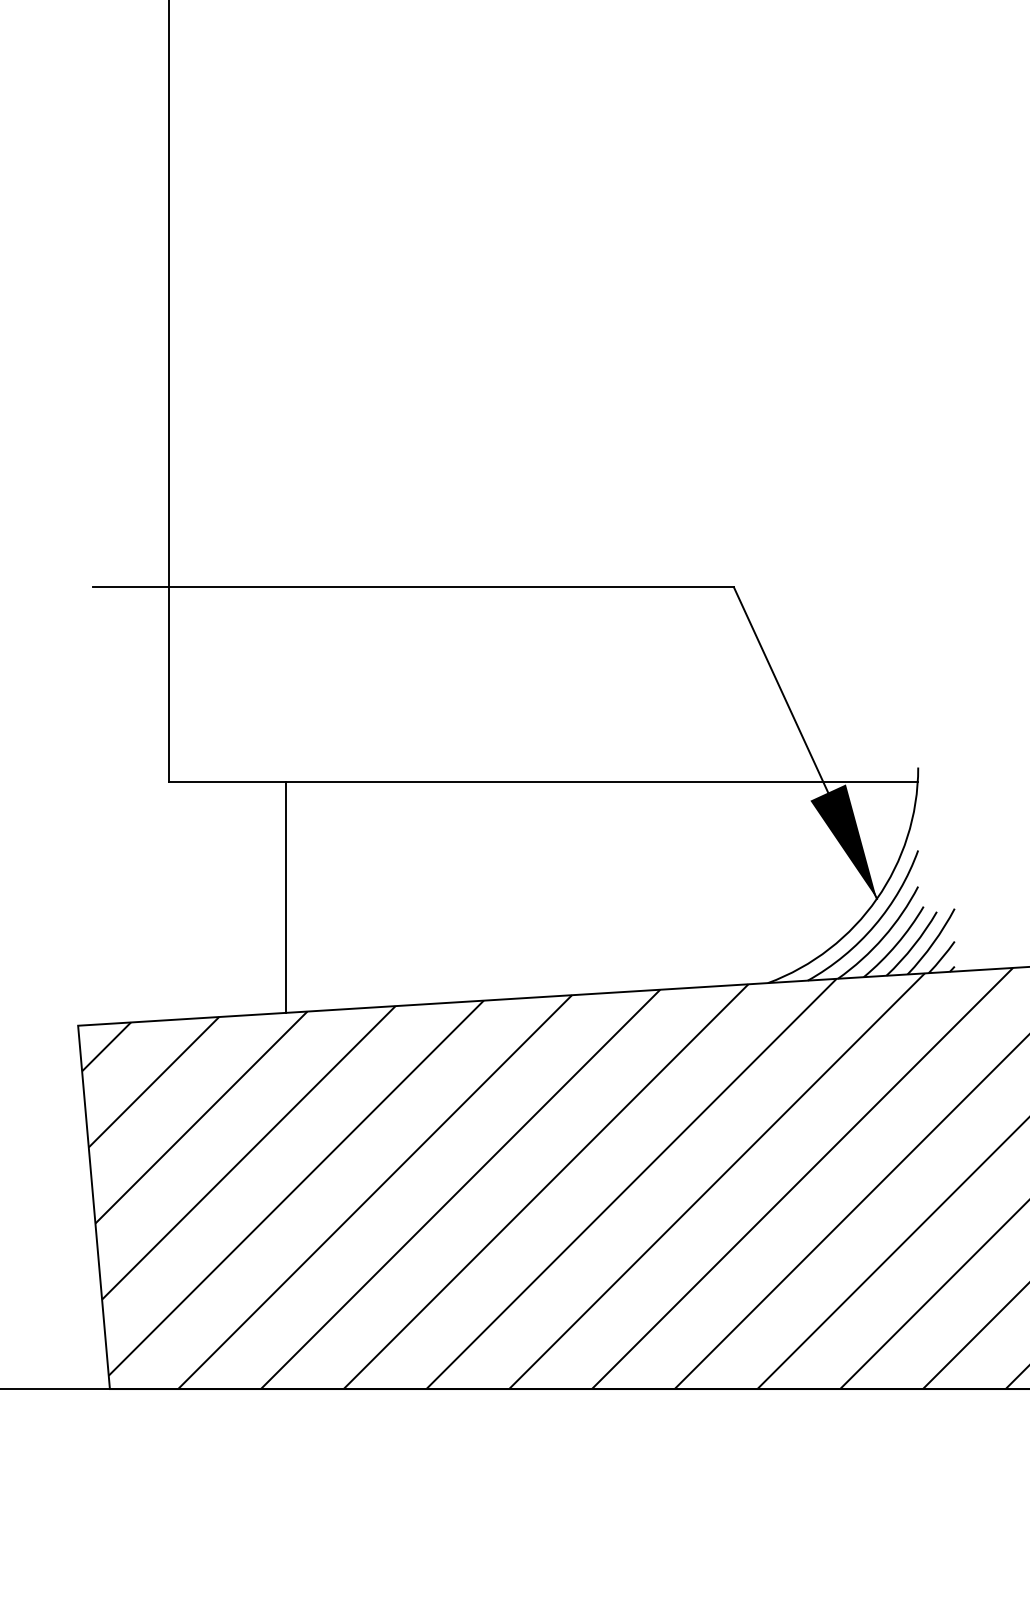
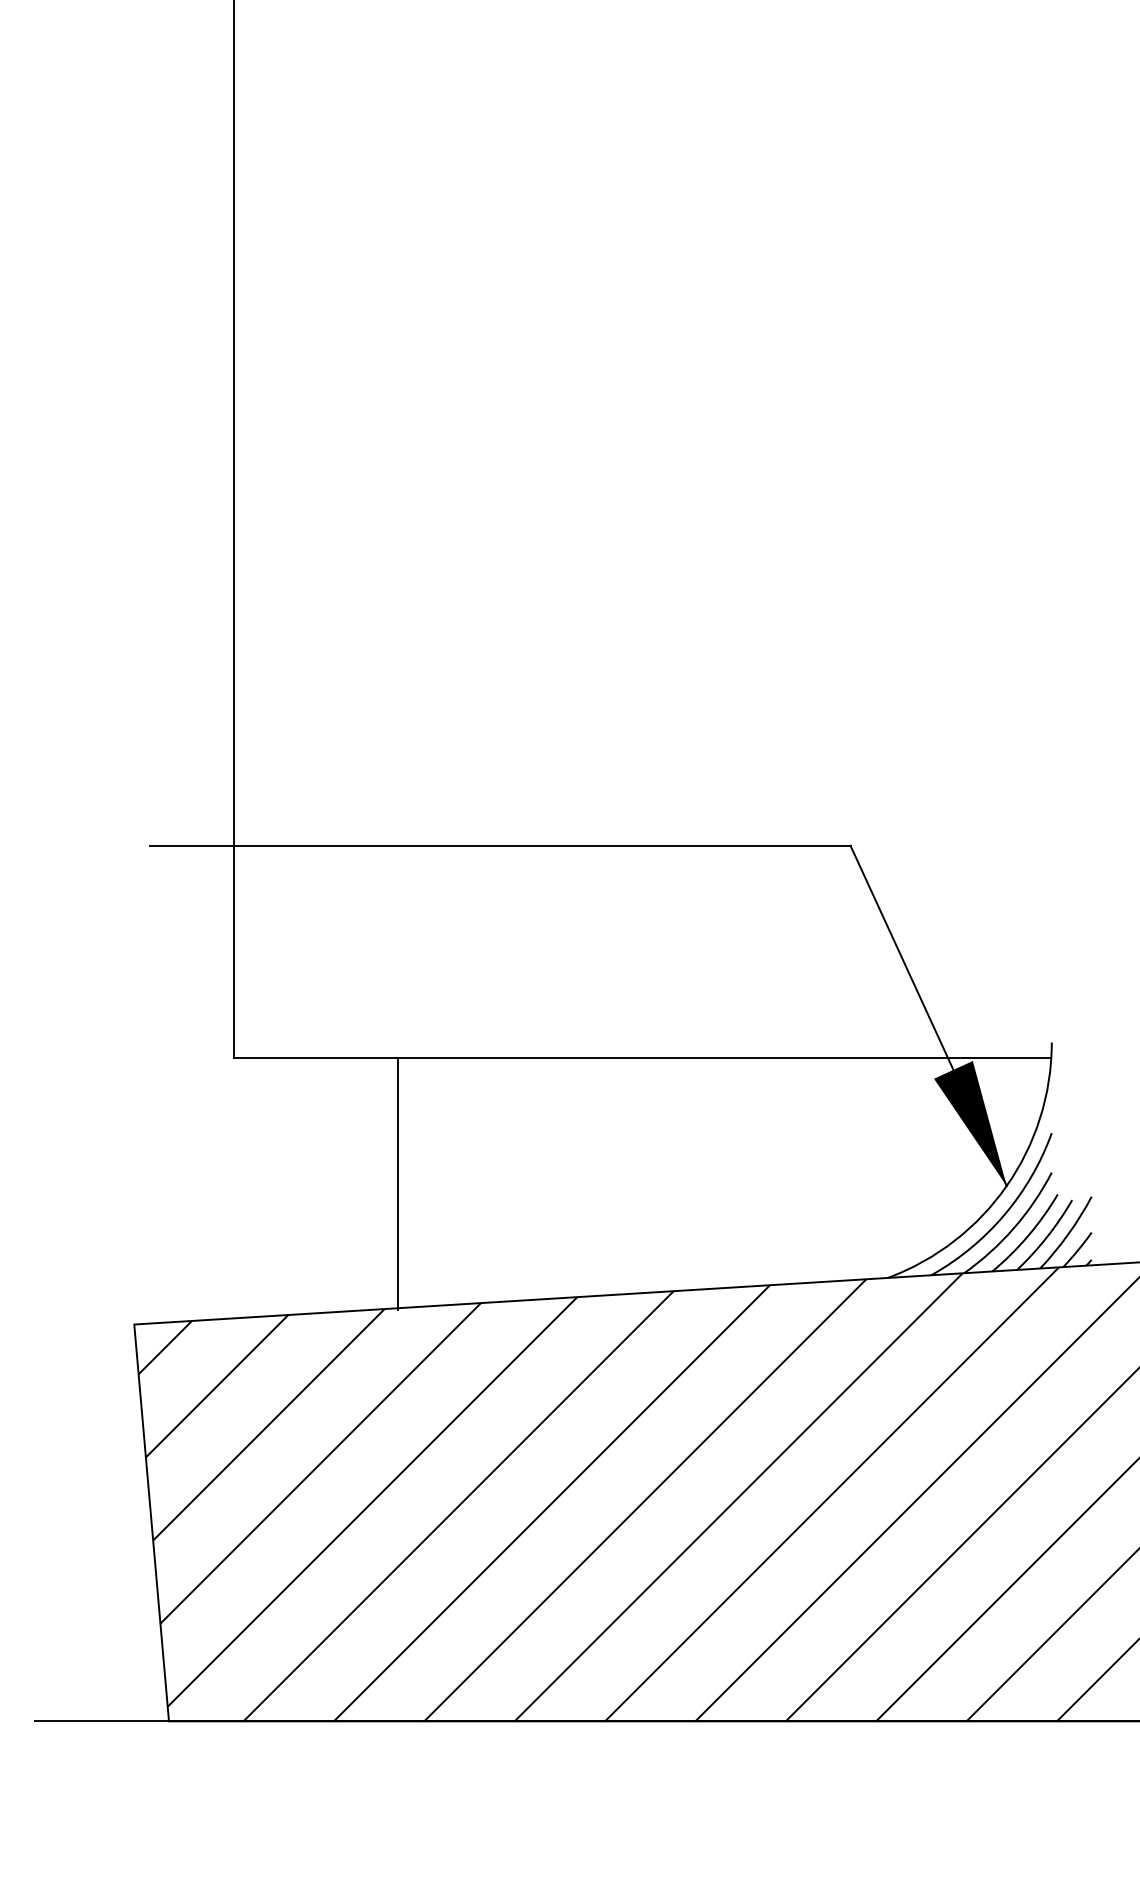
line: (286, 897) -> (397, 1184), moved

